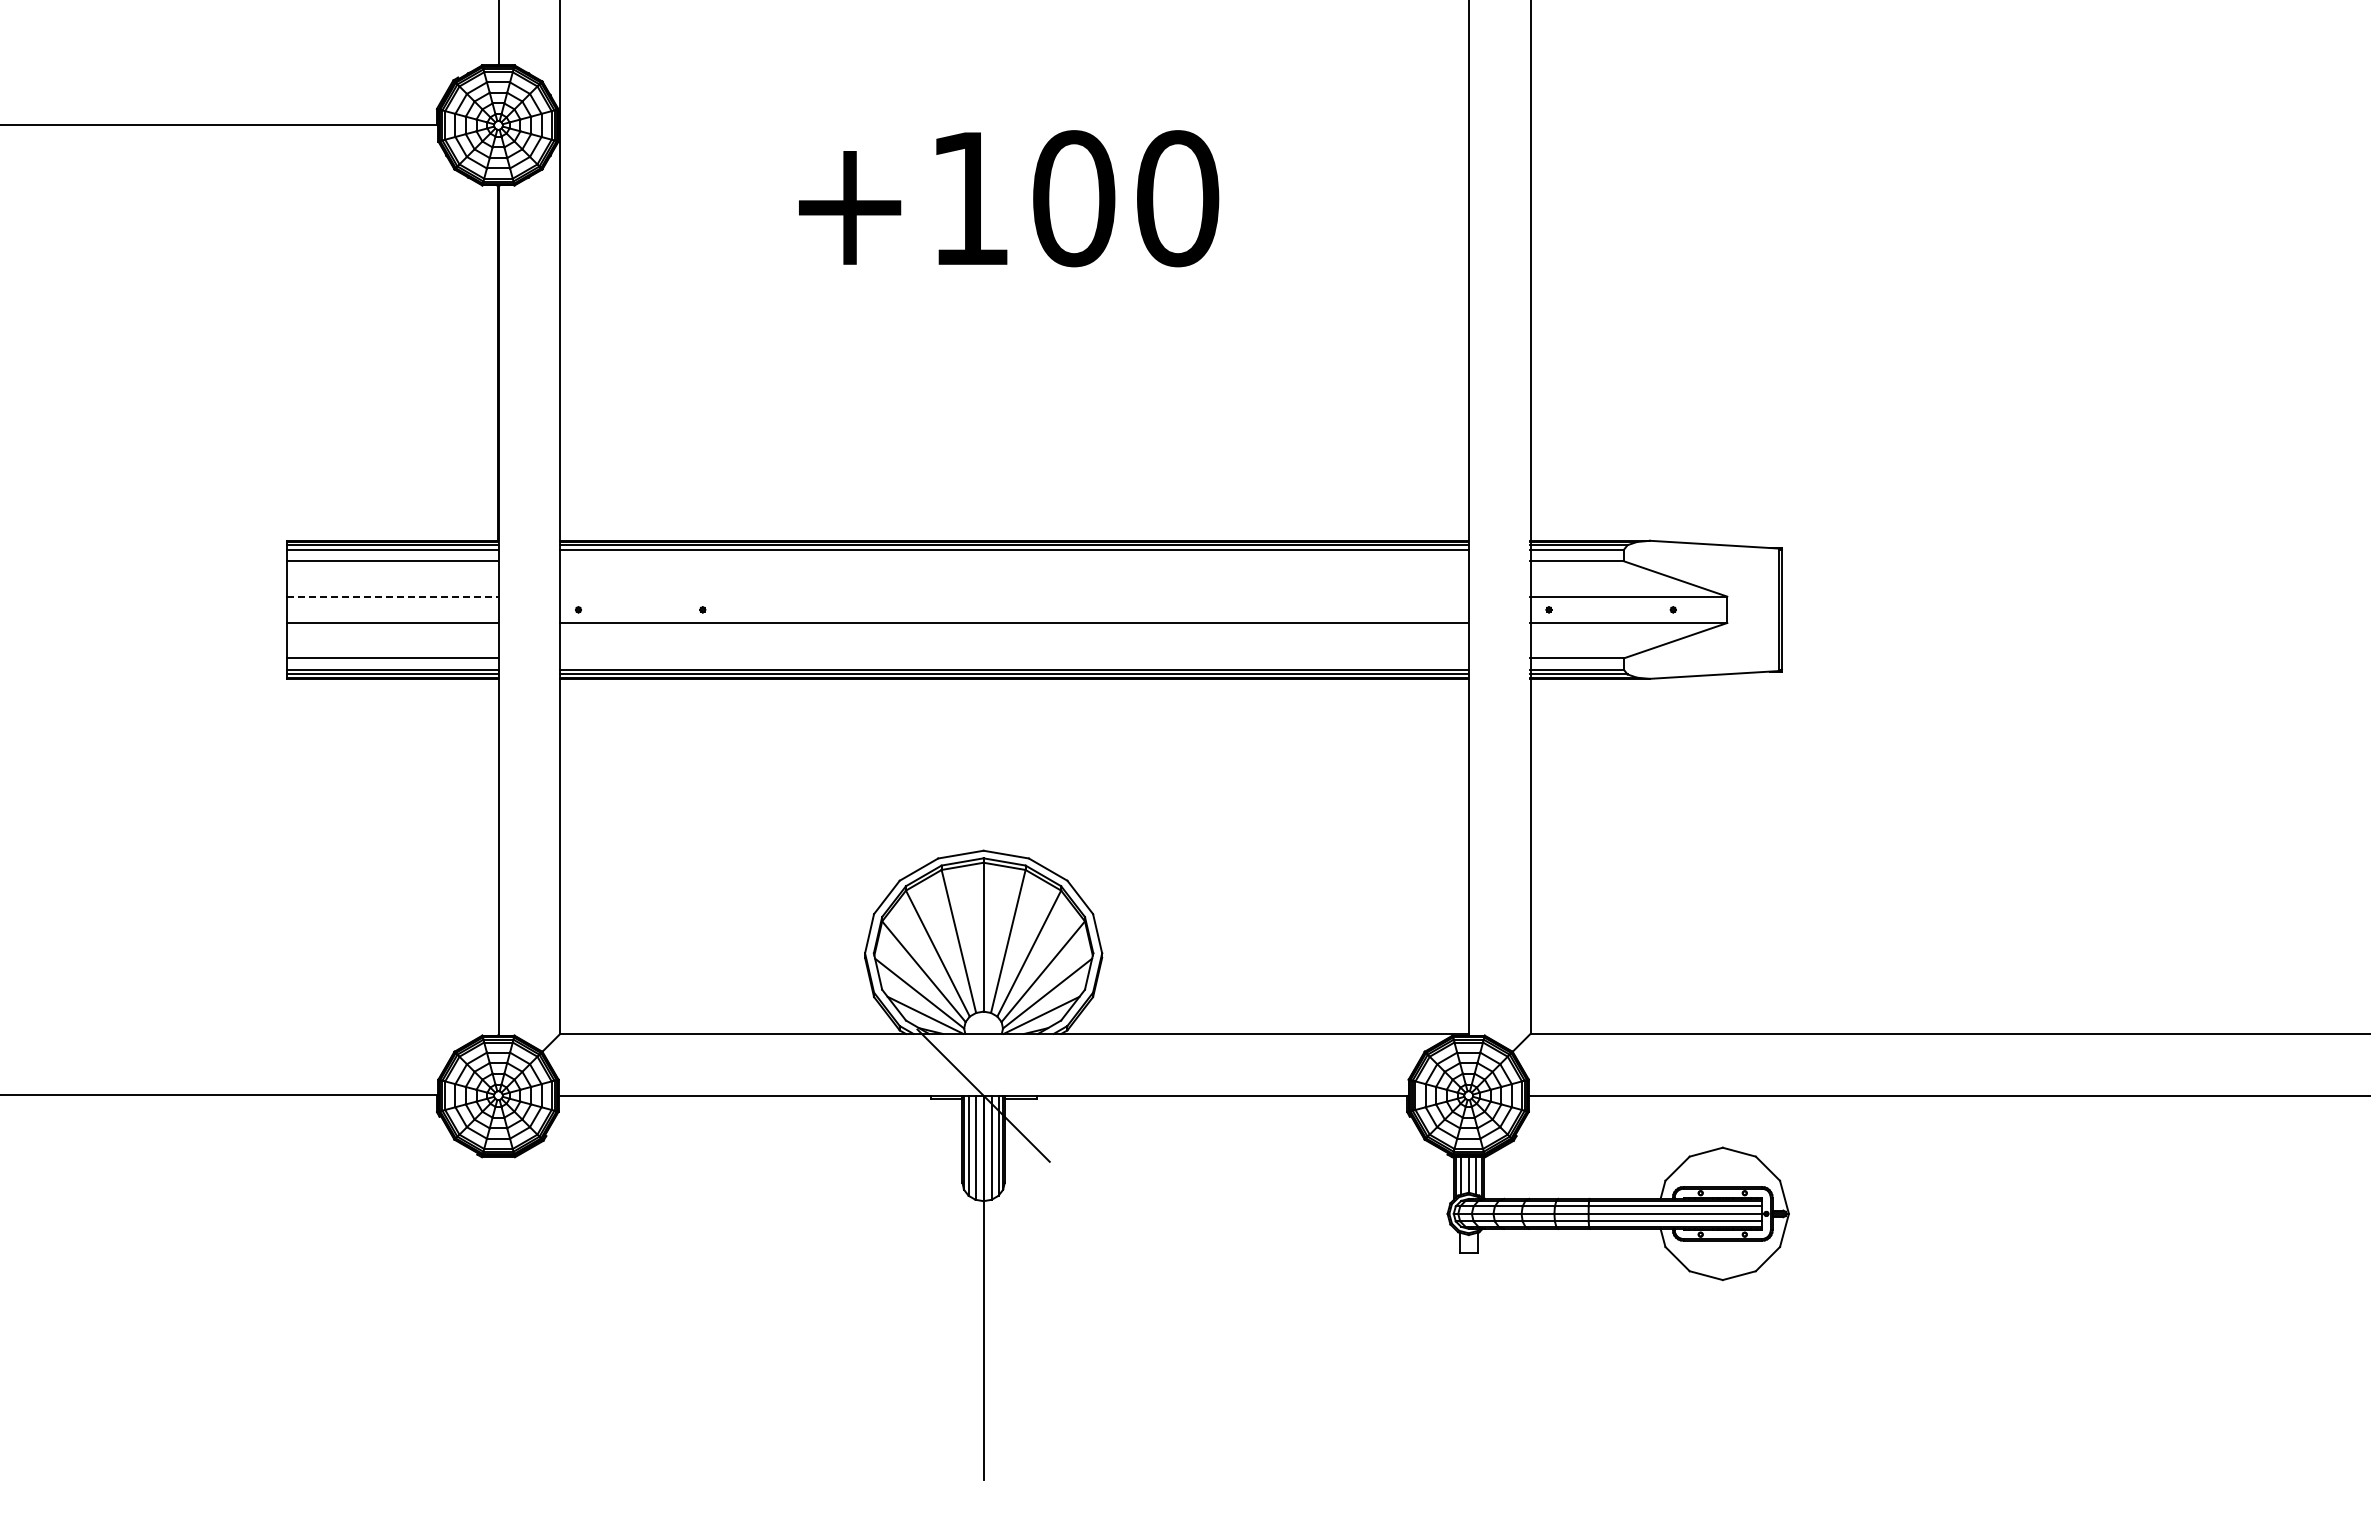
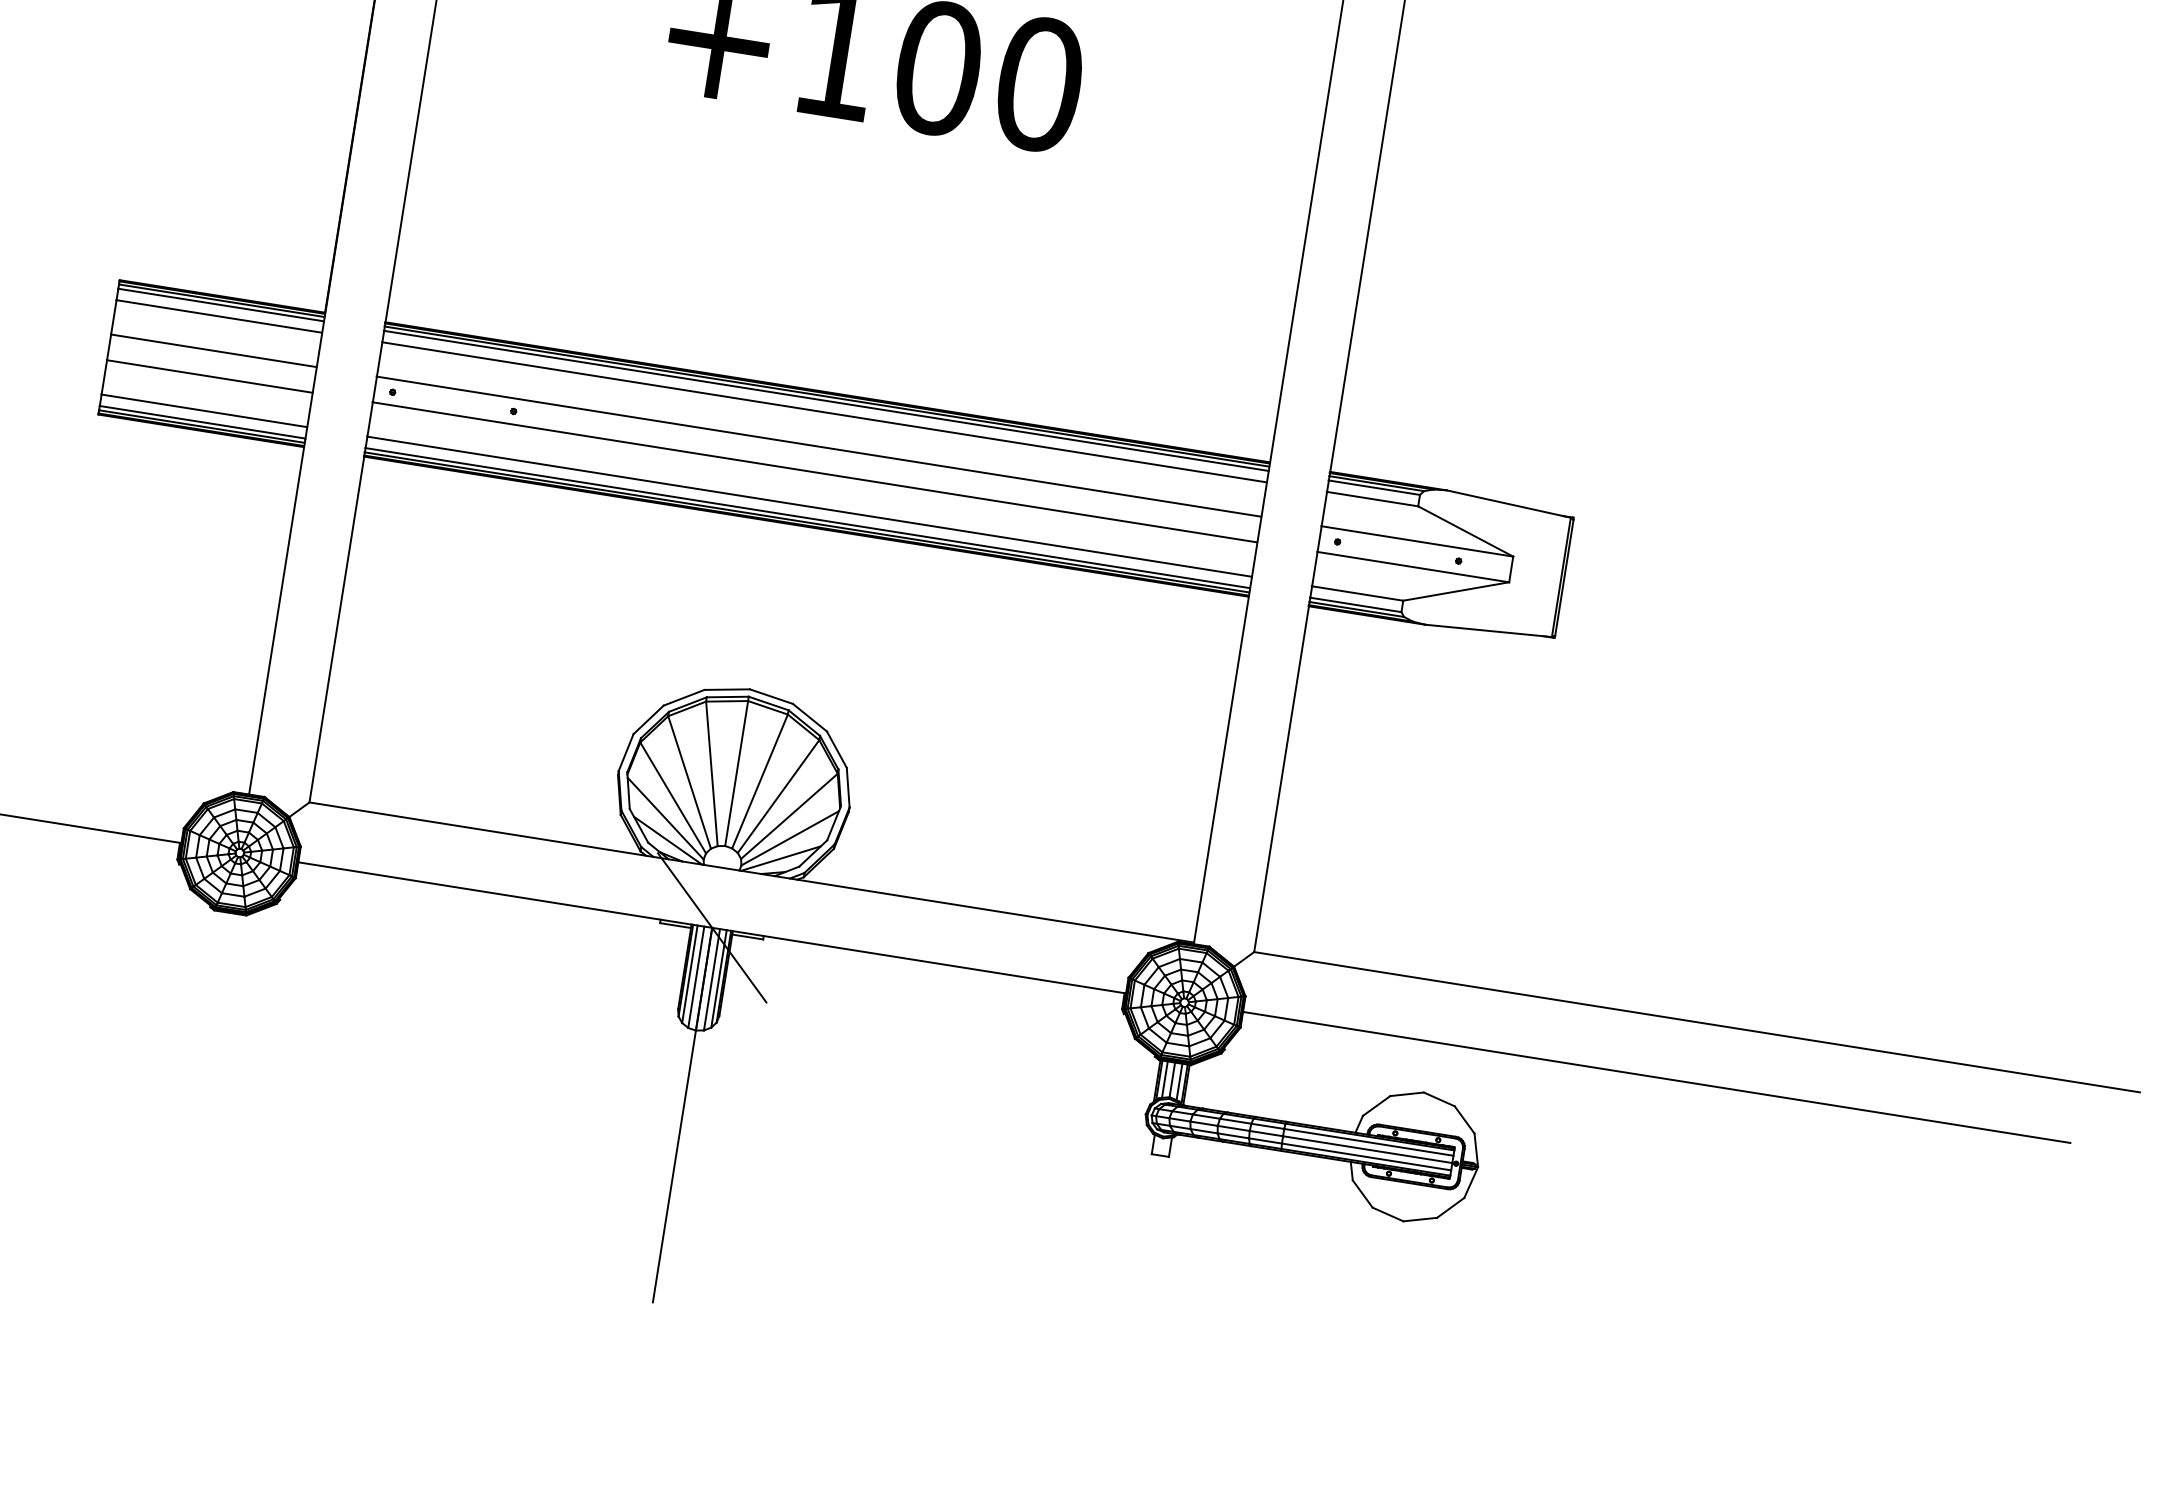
line: (1013, 561) -> (823, 412), added
line: (393, 596) -> (214, 350), dashed -> solid
line: (1013, 596) -> (818, 446), added
line: (1013, 658) -> (808, 506), added

